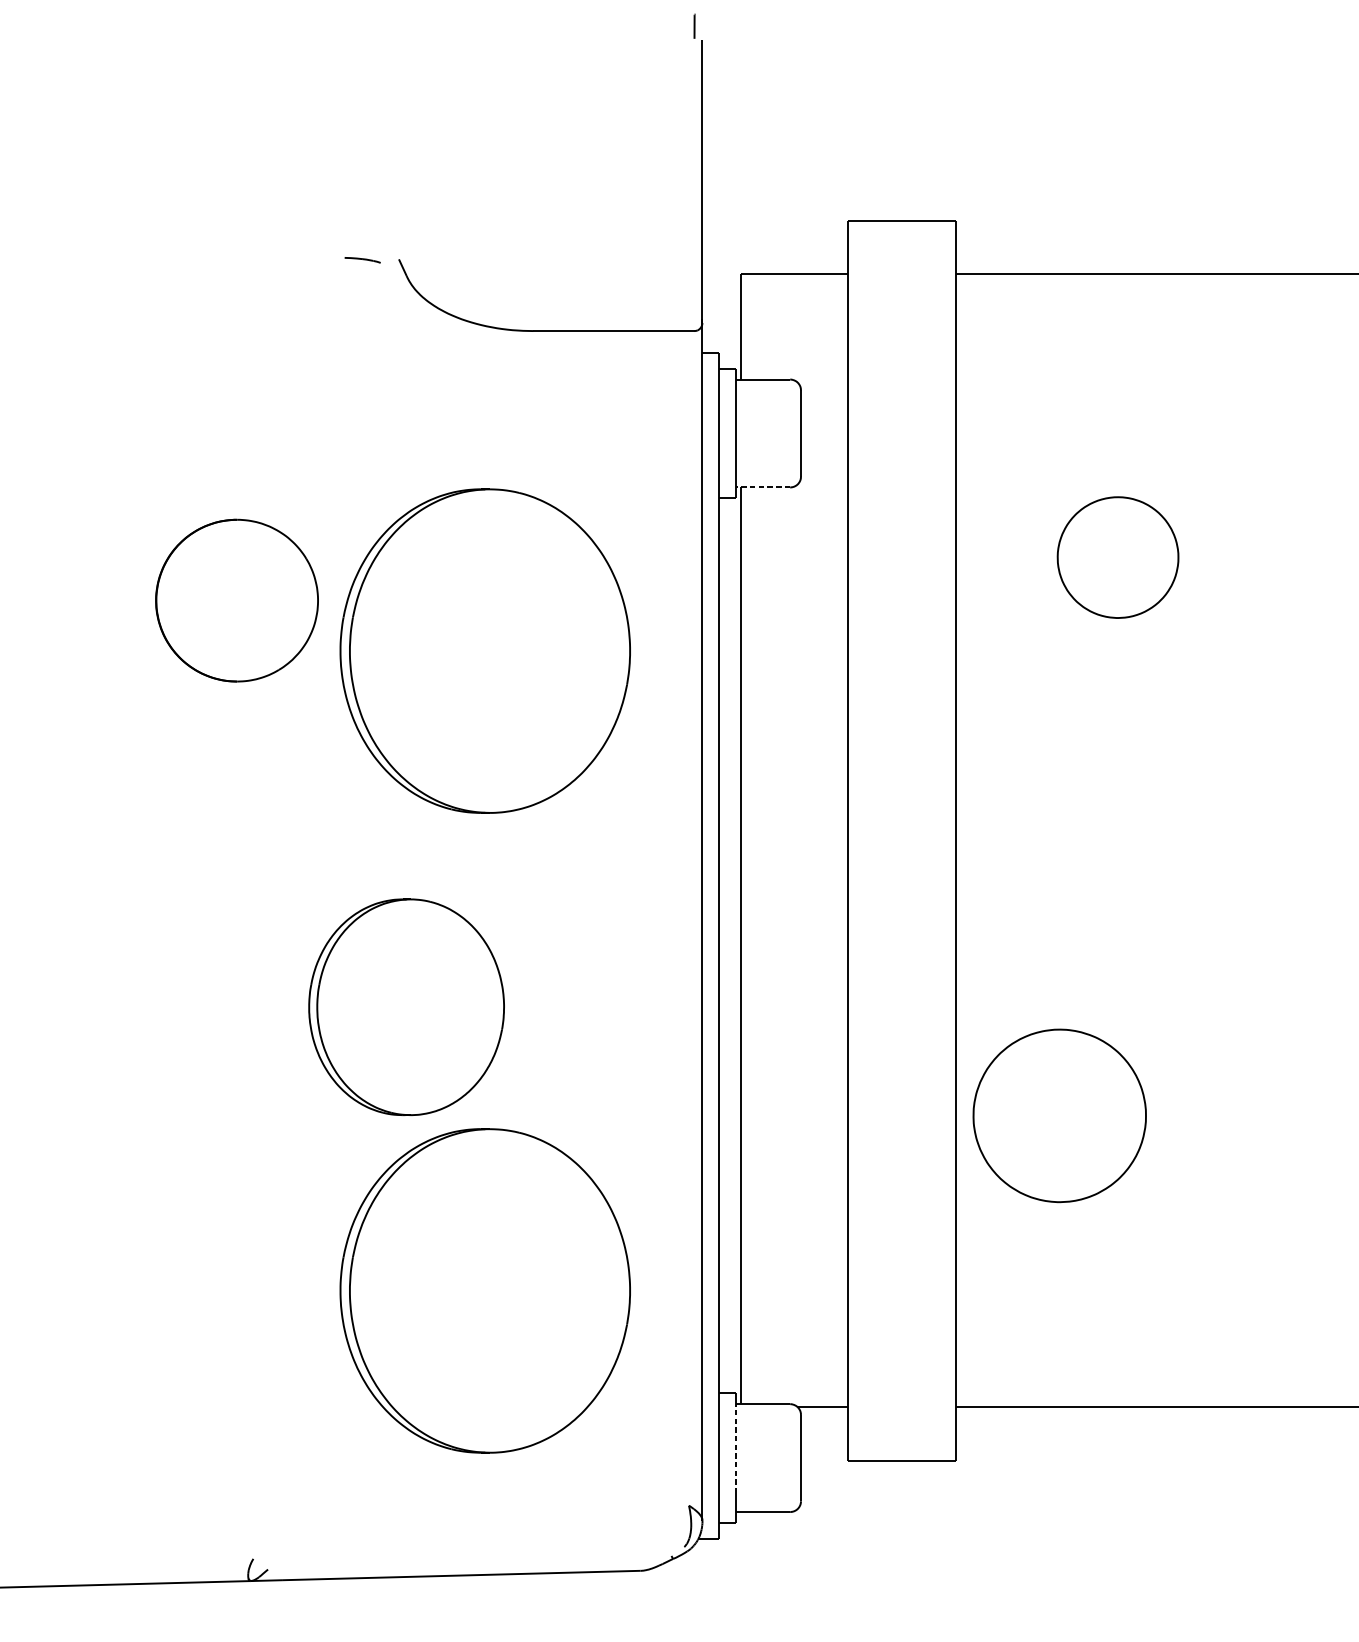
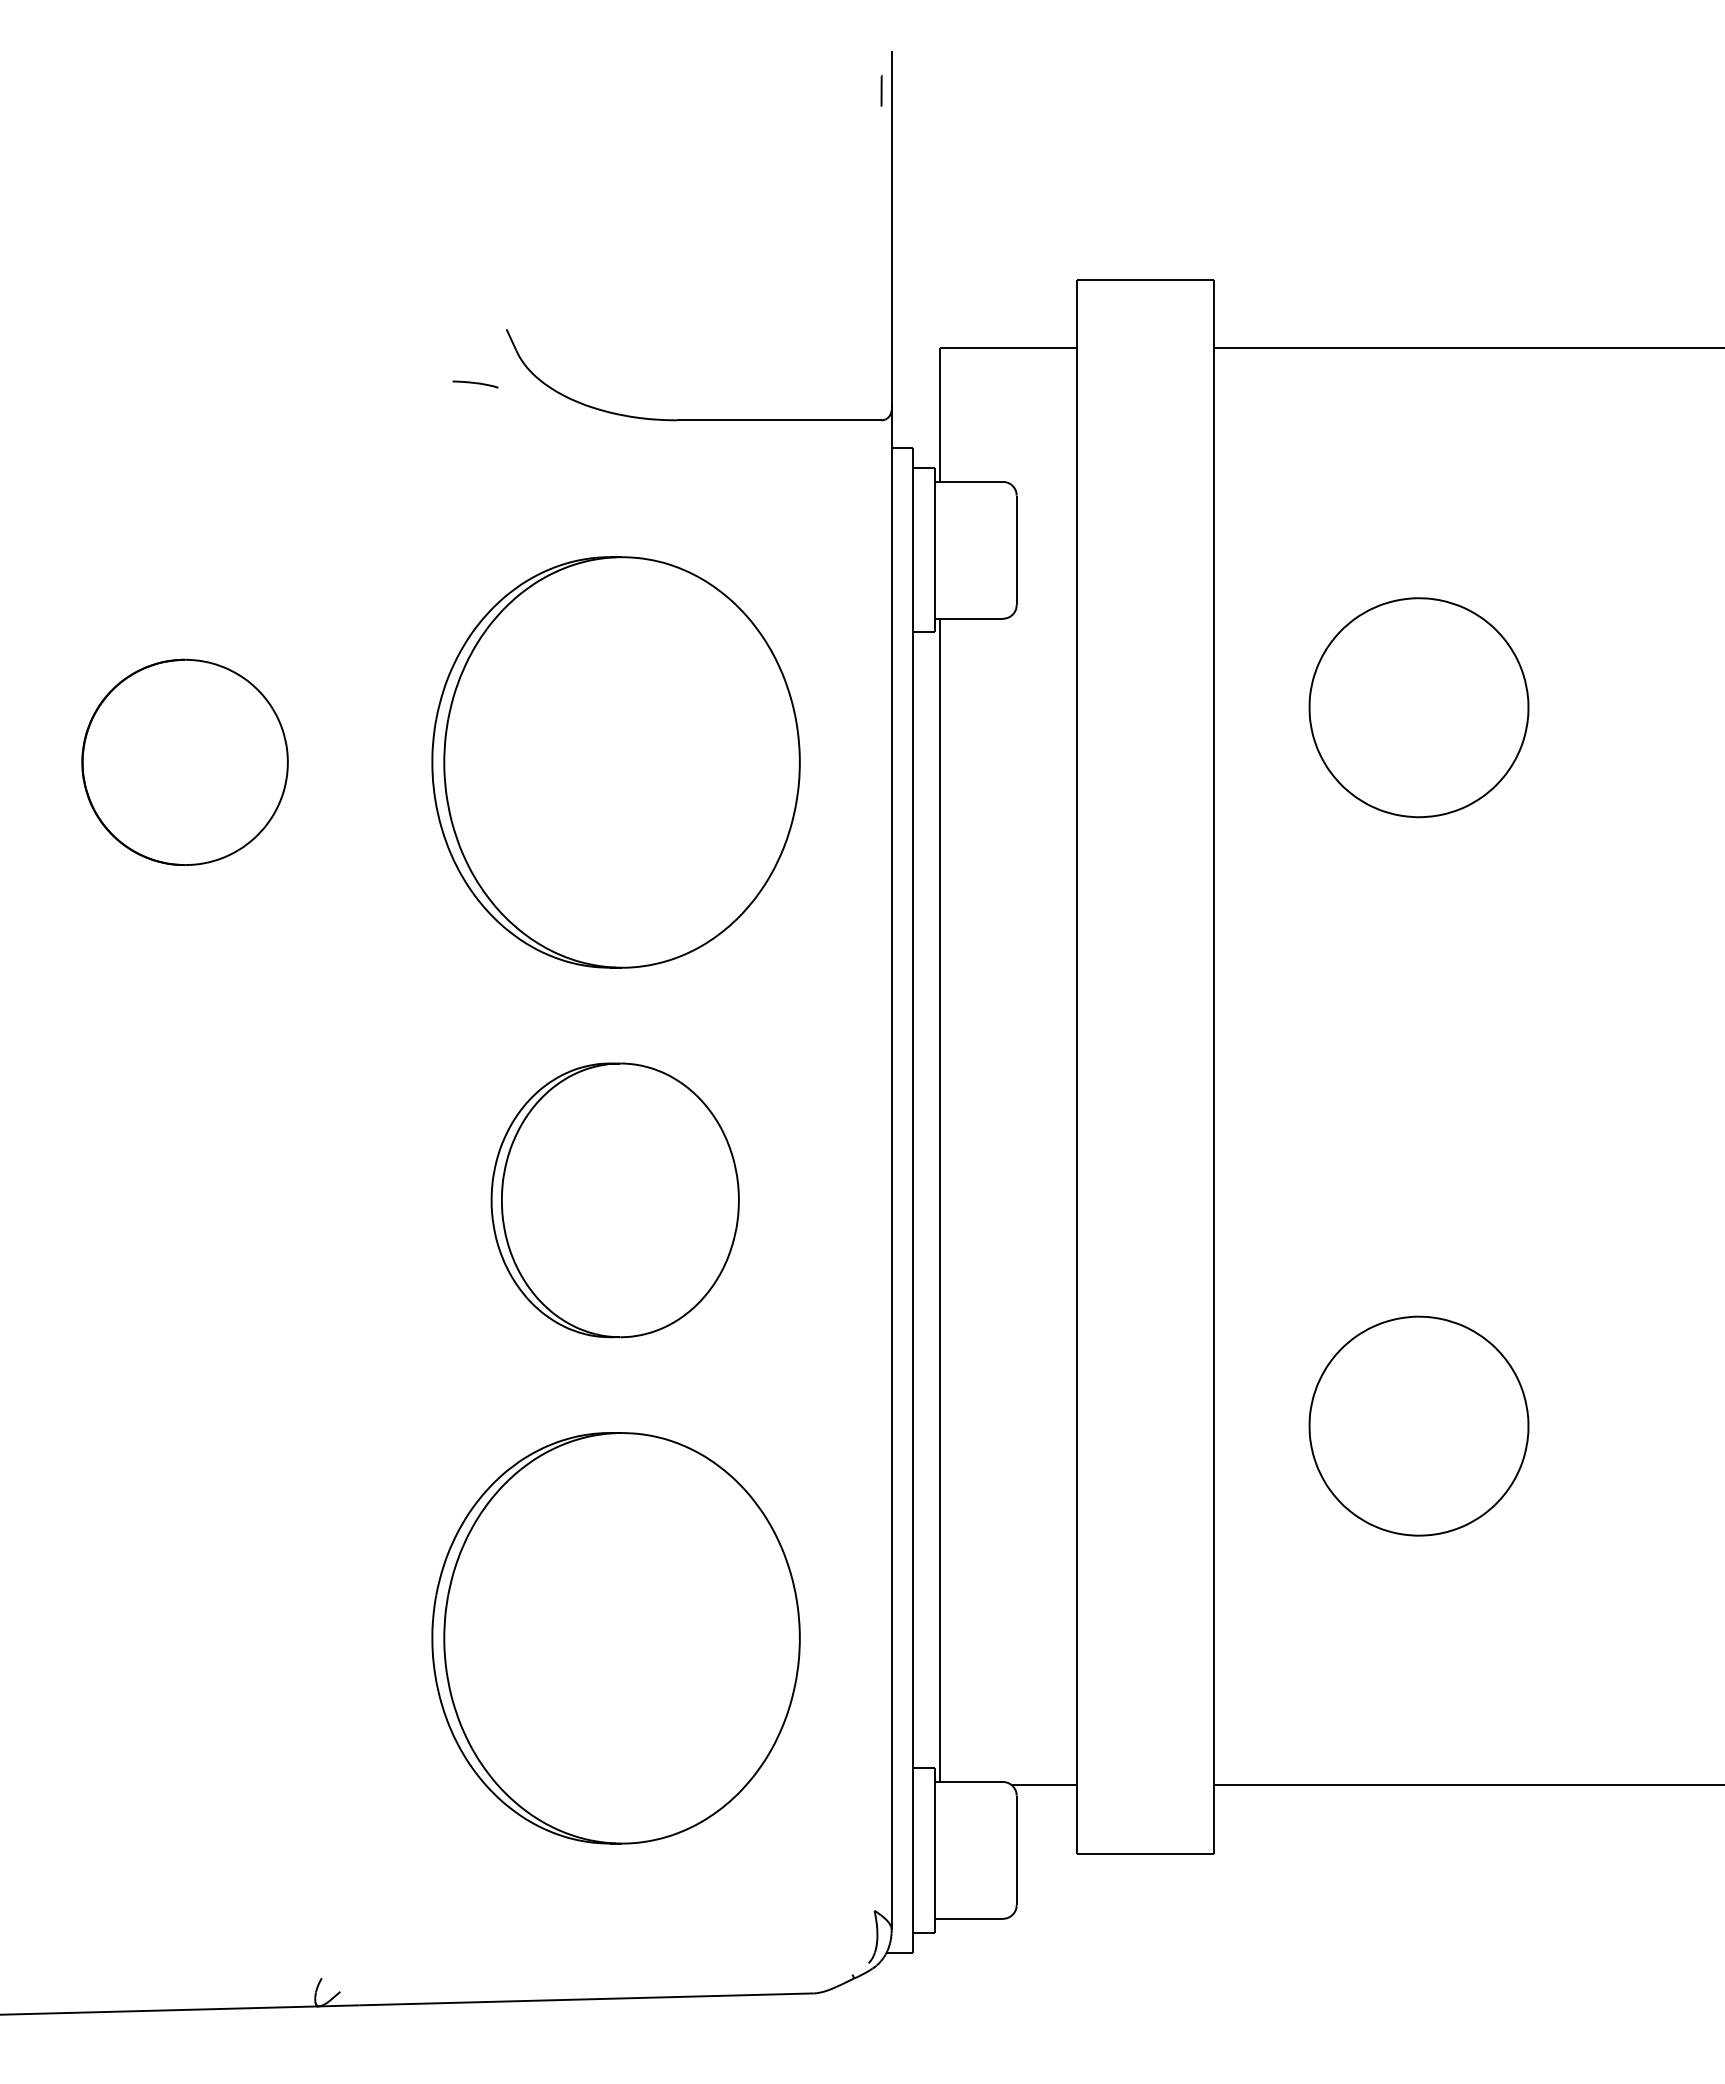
line: (694, 26) -> (881, 90), moved
part: (362, 260) -> (475, 384), moved
line: (763, 487) -> (968, 618), dashed -> solid
part: (1117, 557) -> (1418, 707), size x1.43
part: (236, 599) -> (184, 761), moved
part: (484, 651) -> (615, 762), moved
part: (406, 1007) -> (614, 1200), moved
part: (1059, 1115) -> (1418, 1425), moved
line: (736, 1448) -> (934, 1838), dashed -> solid

